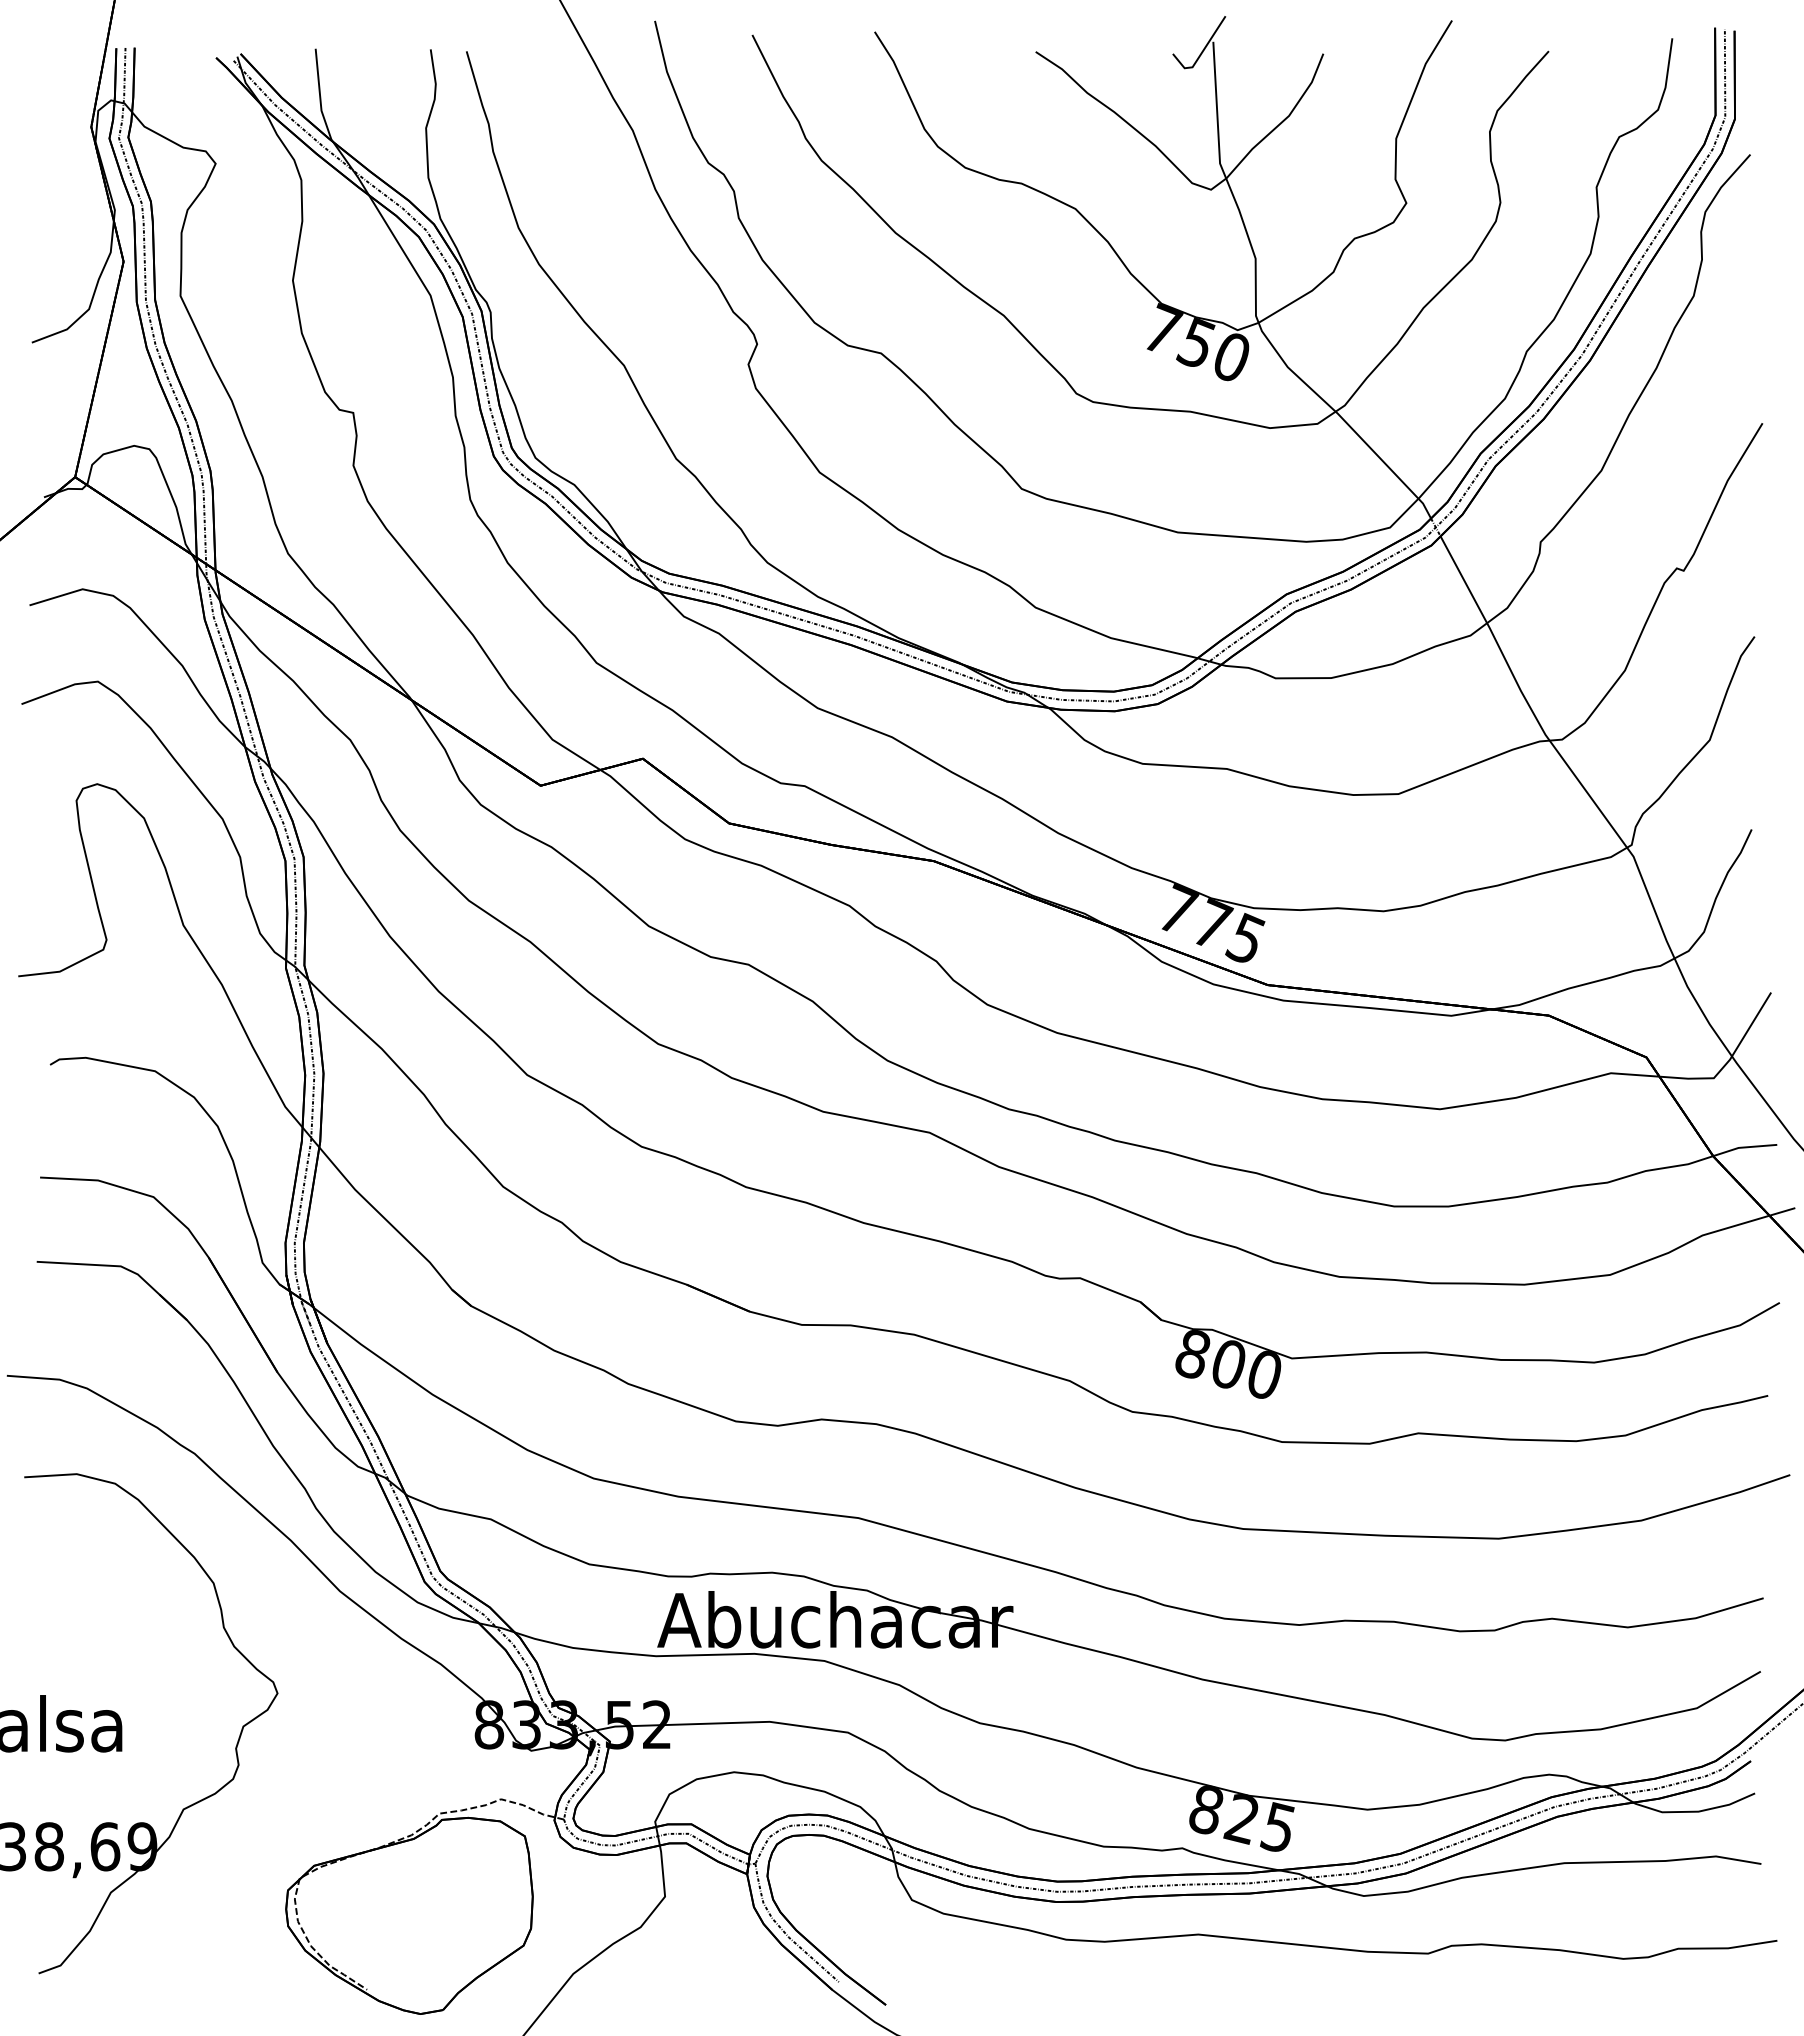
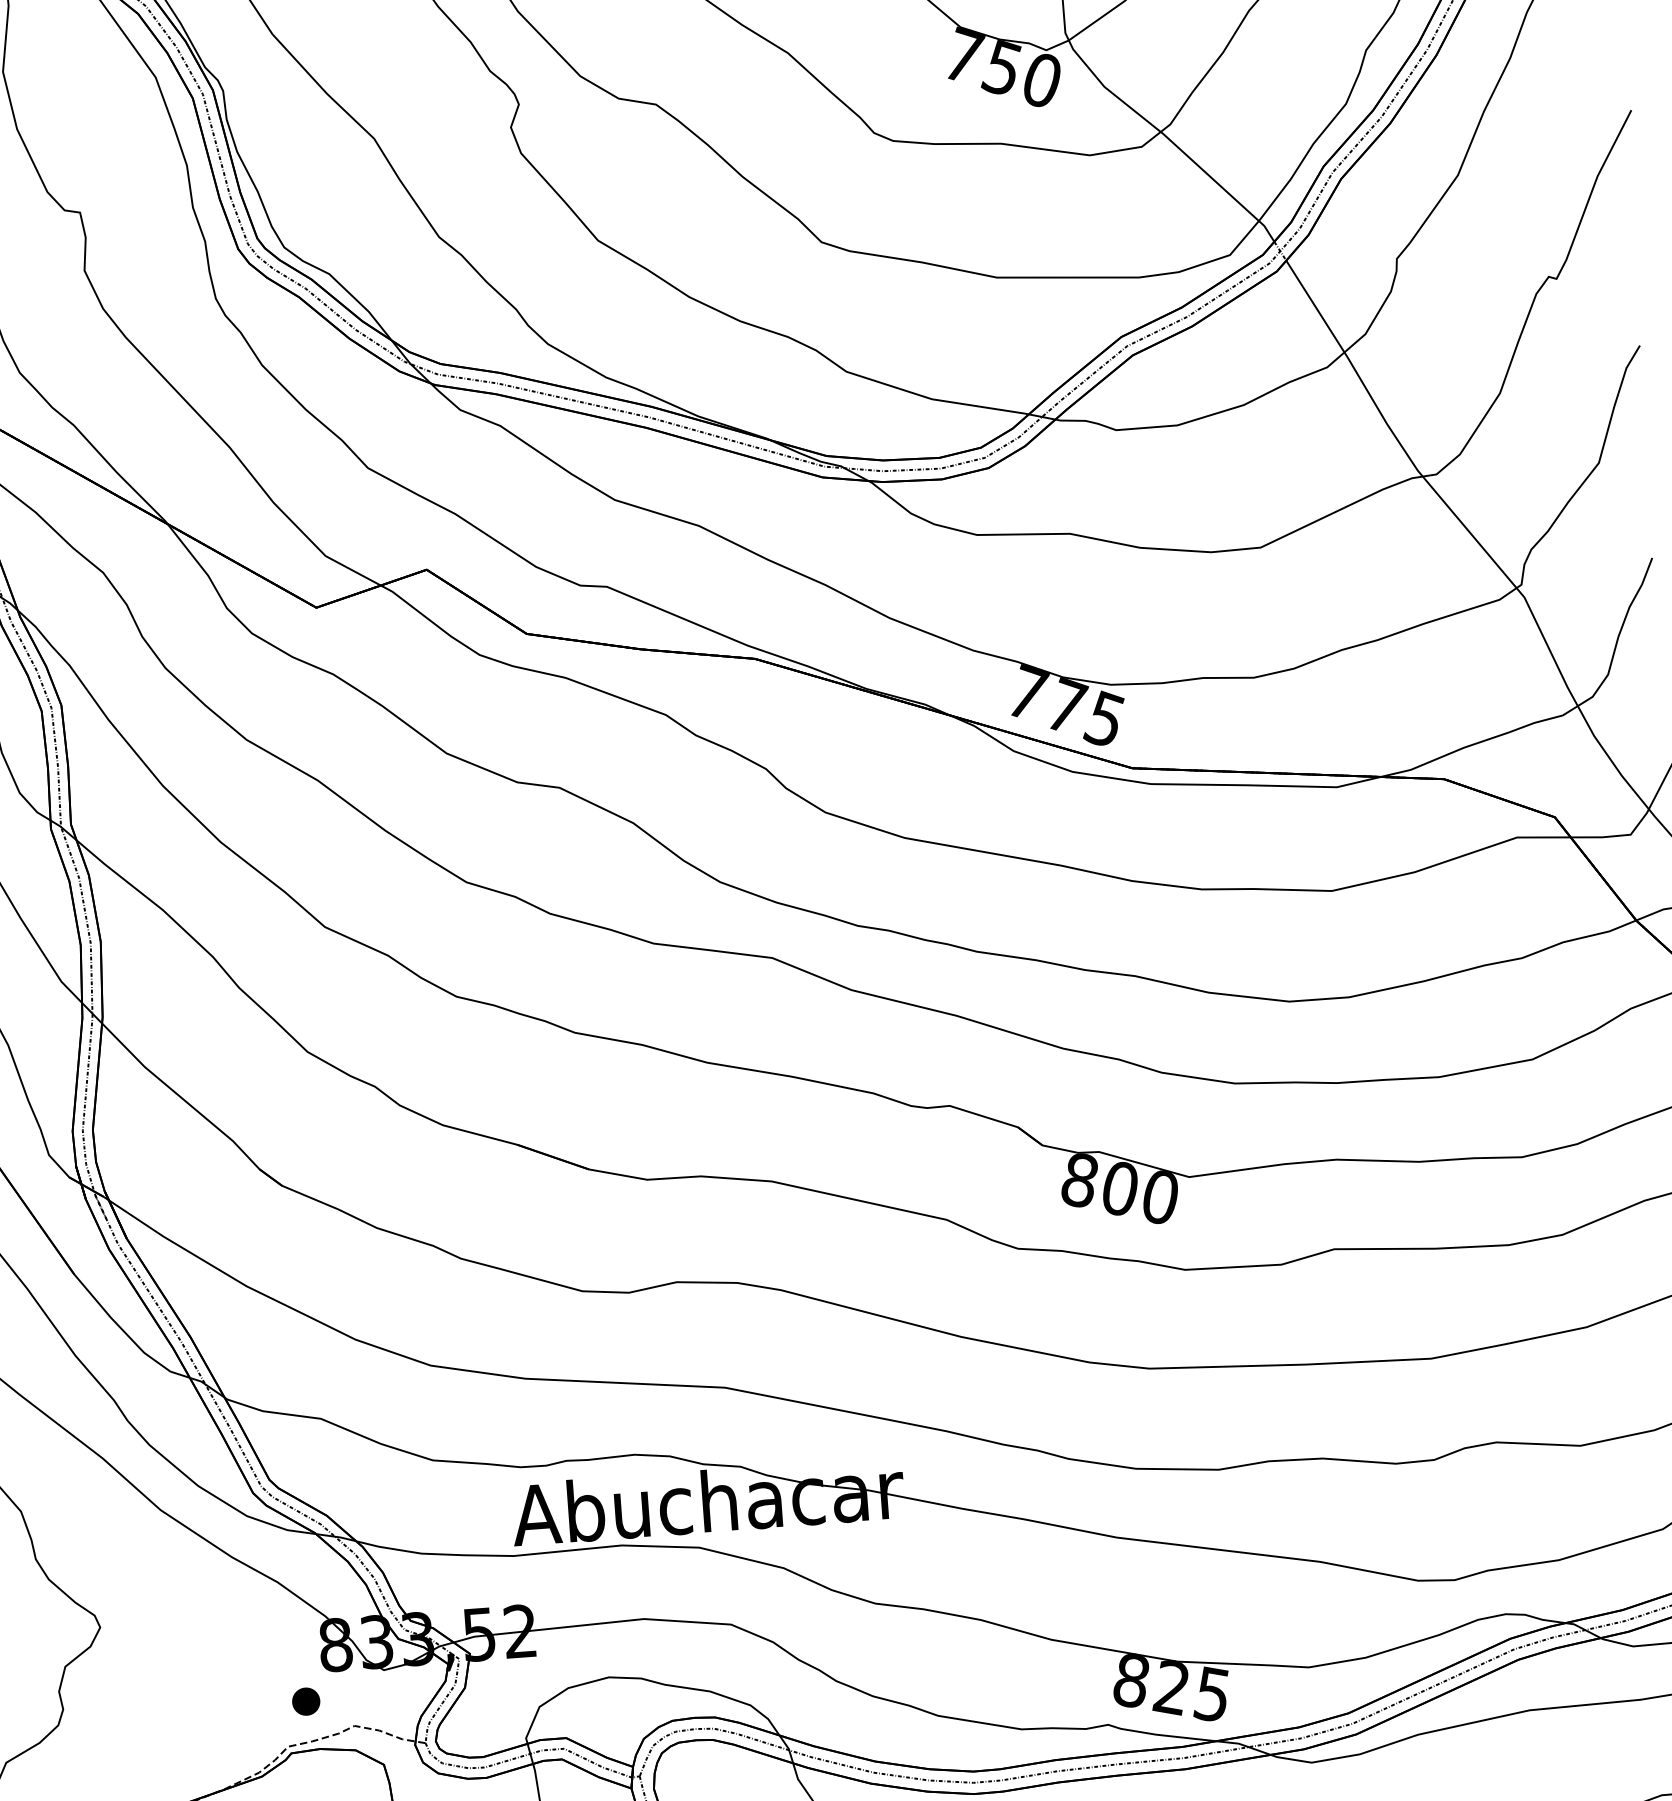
part: (458, 1773) -> (305, 1701), added

